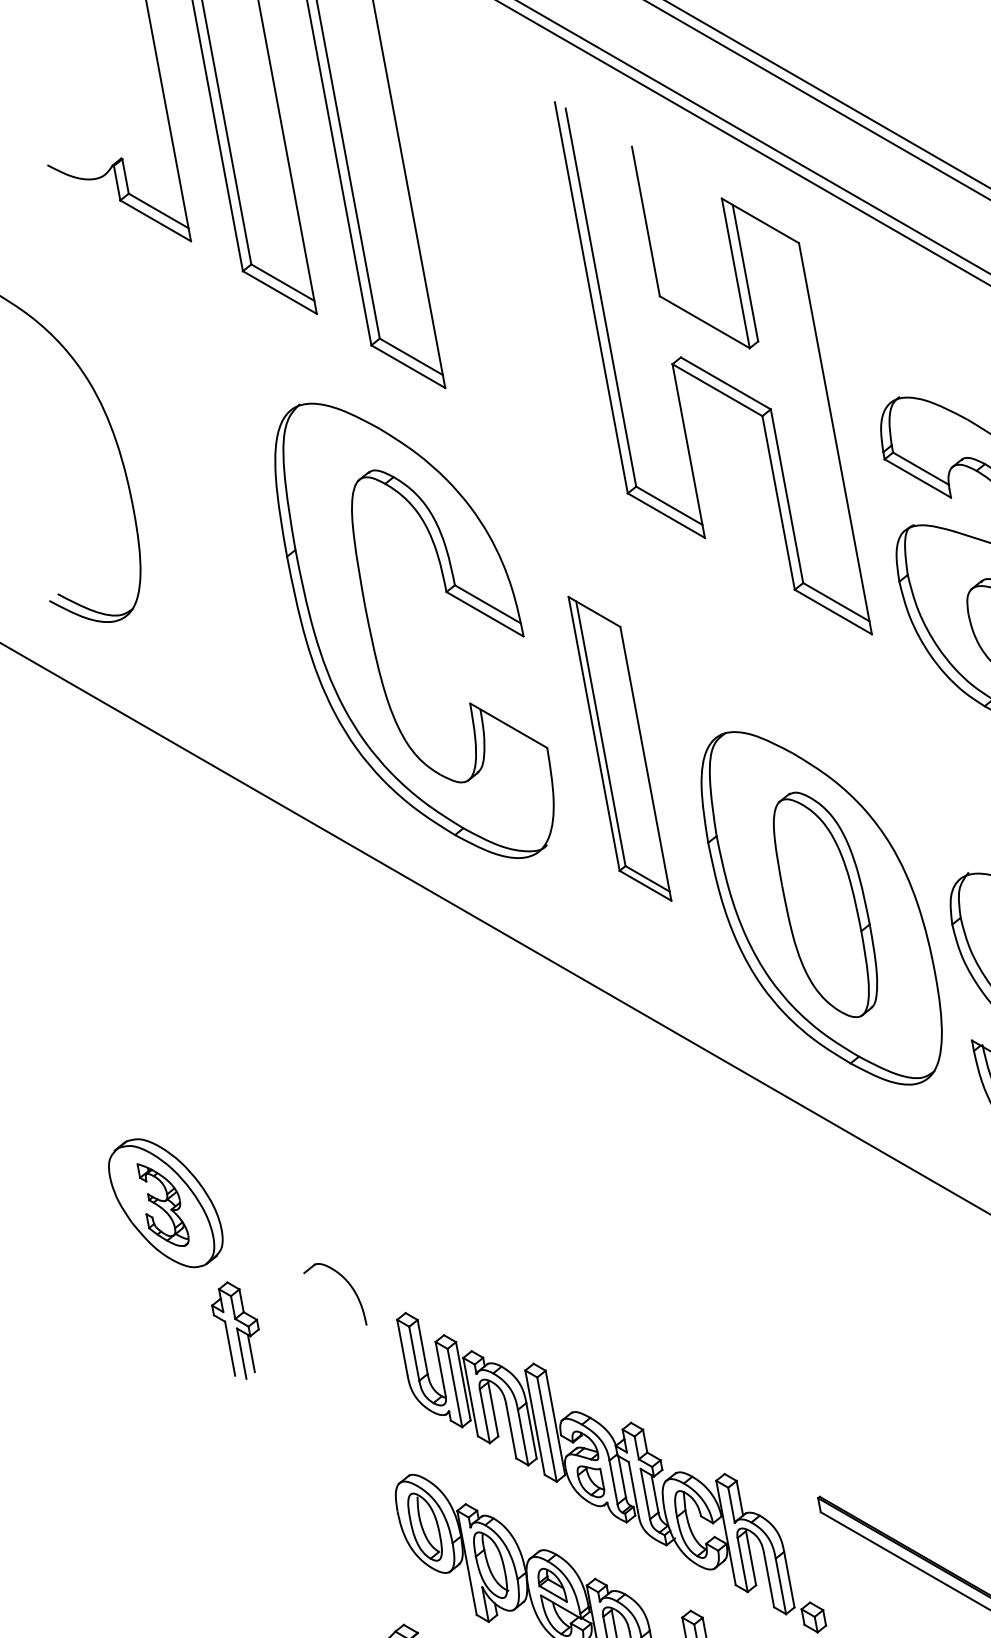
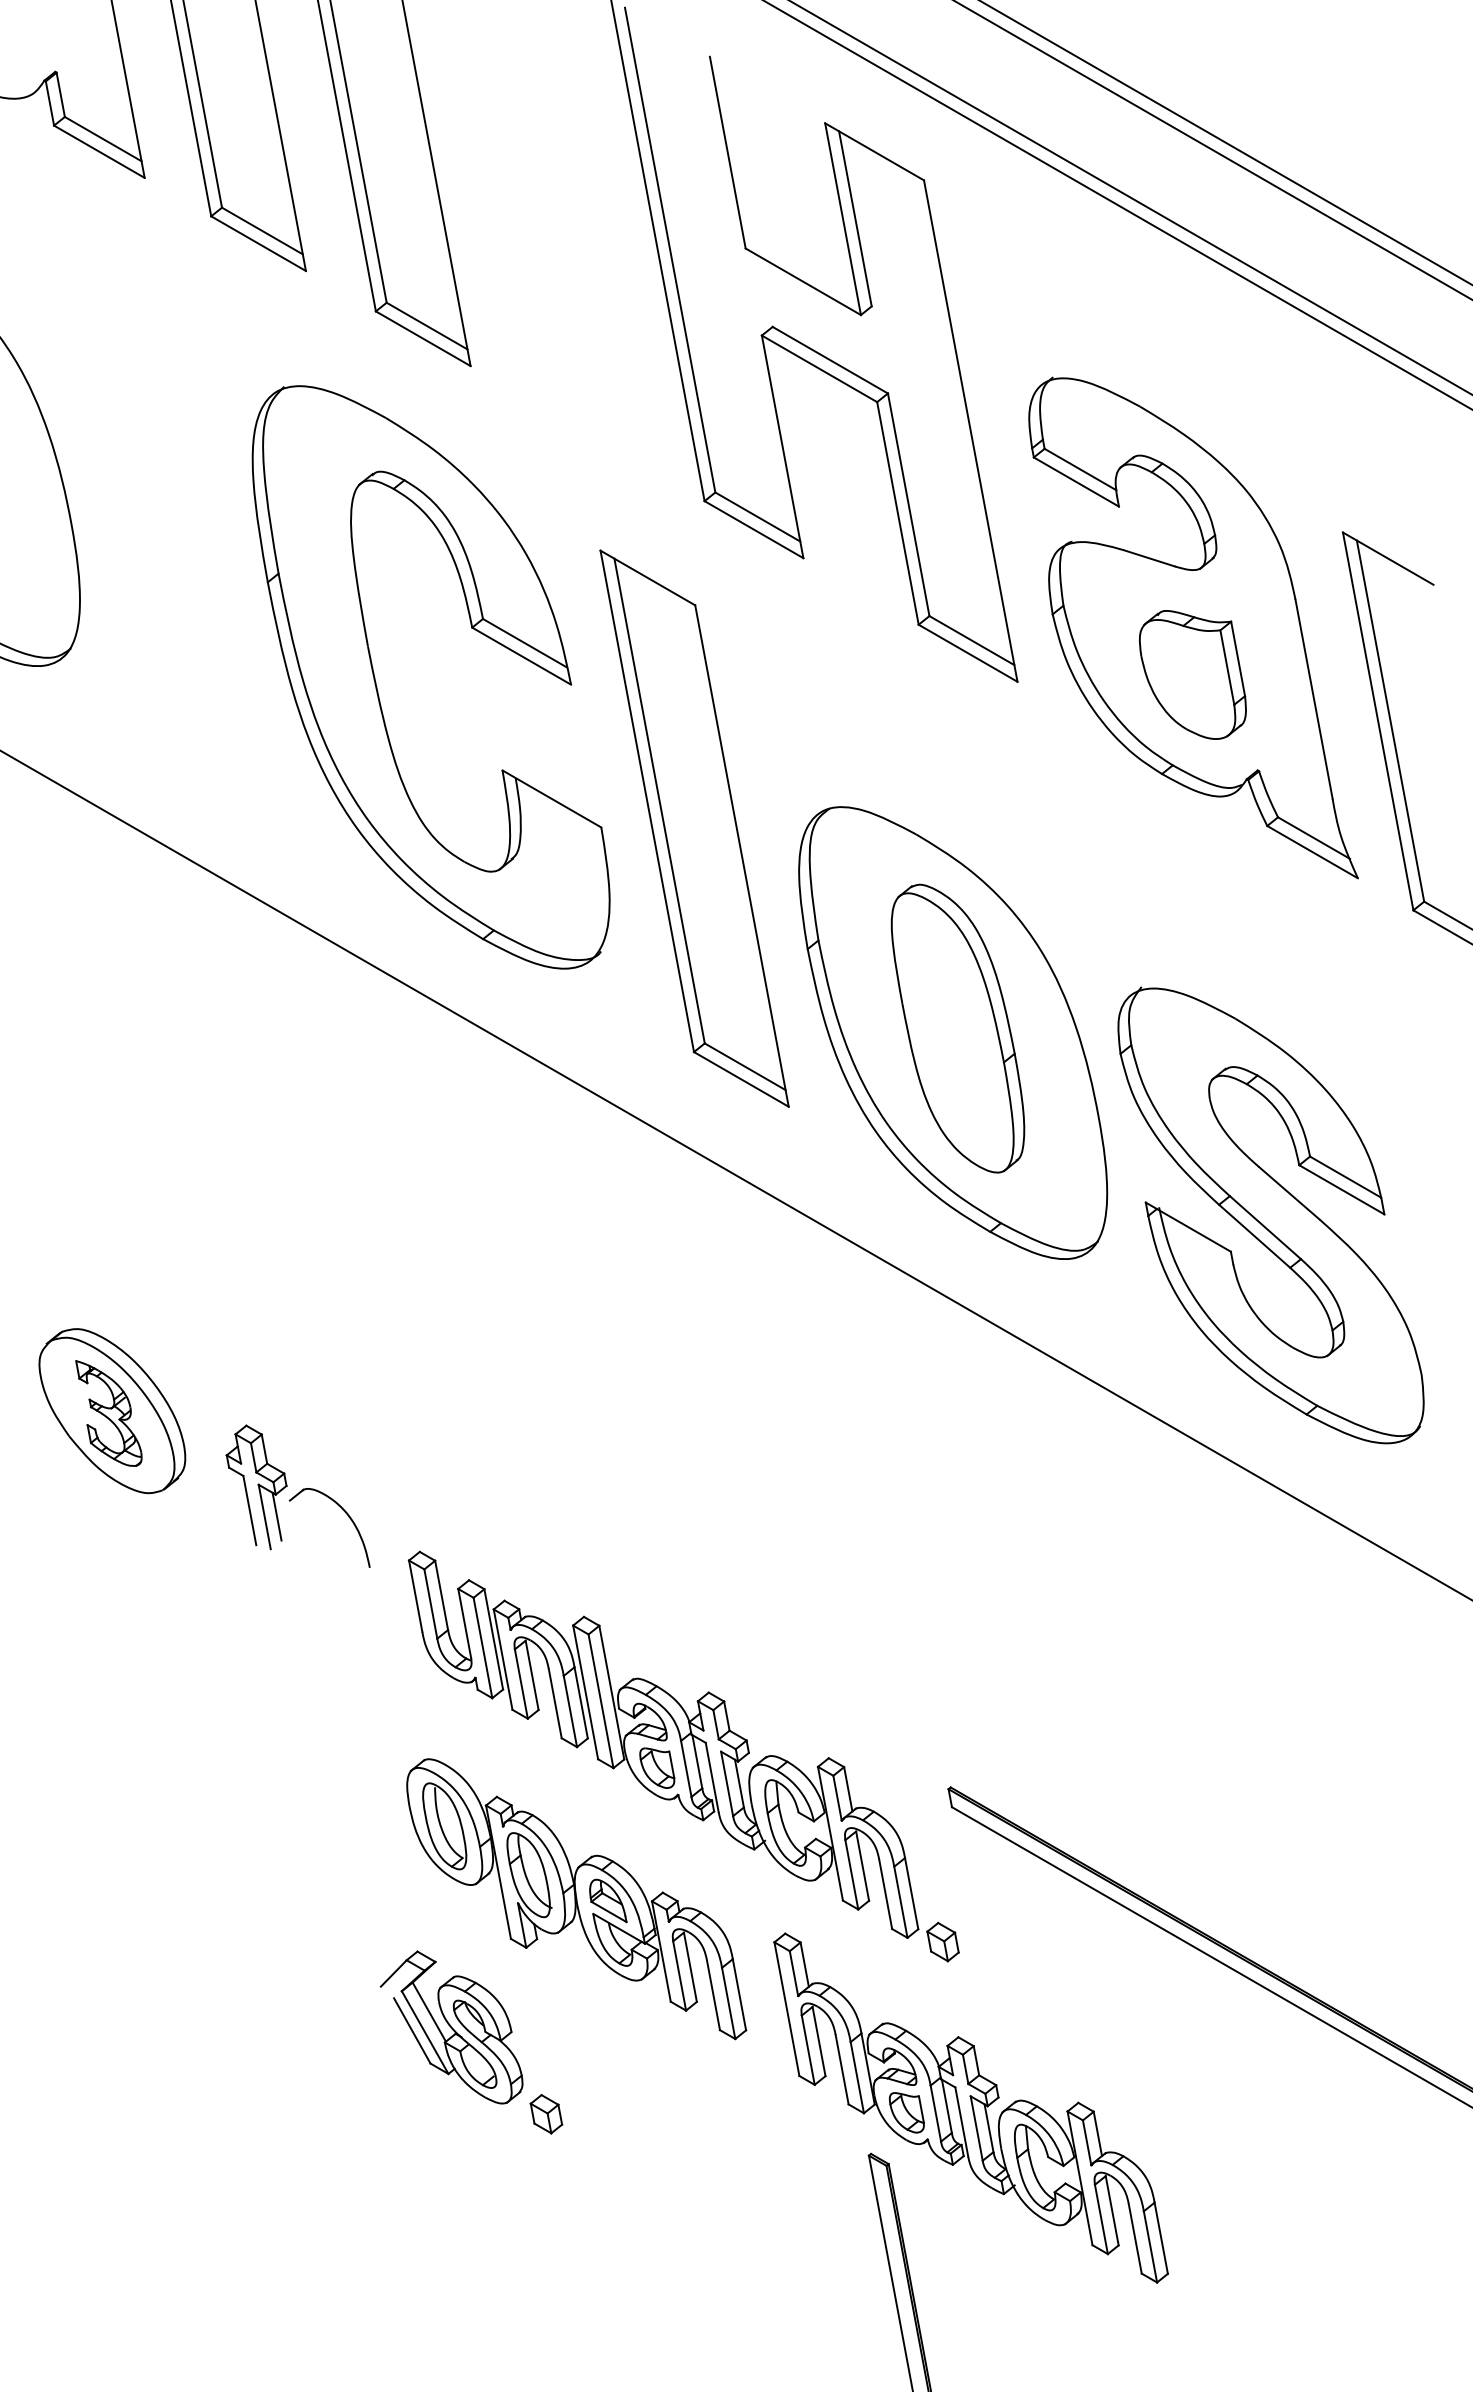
part: (619, 748) -> (694, 828), size x1.43
part: (235, 1330) -> (256, 1487), moved

